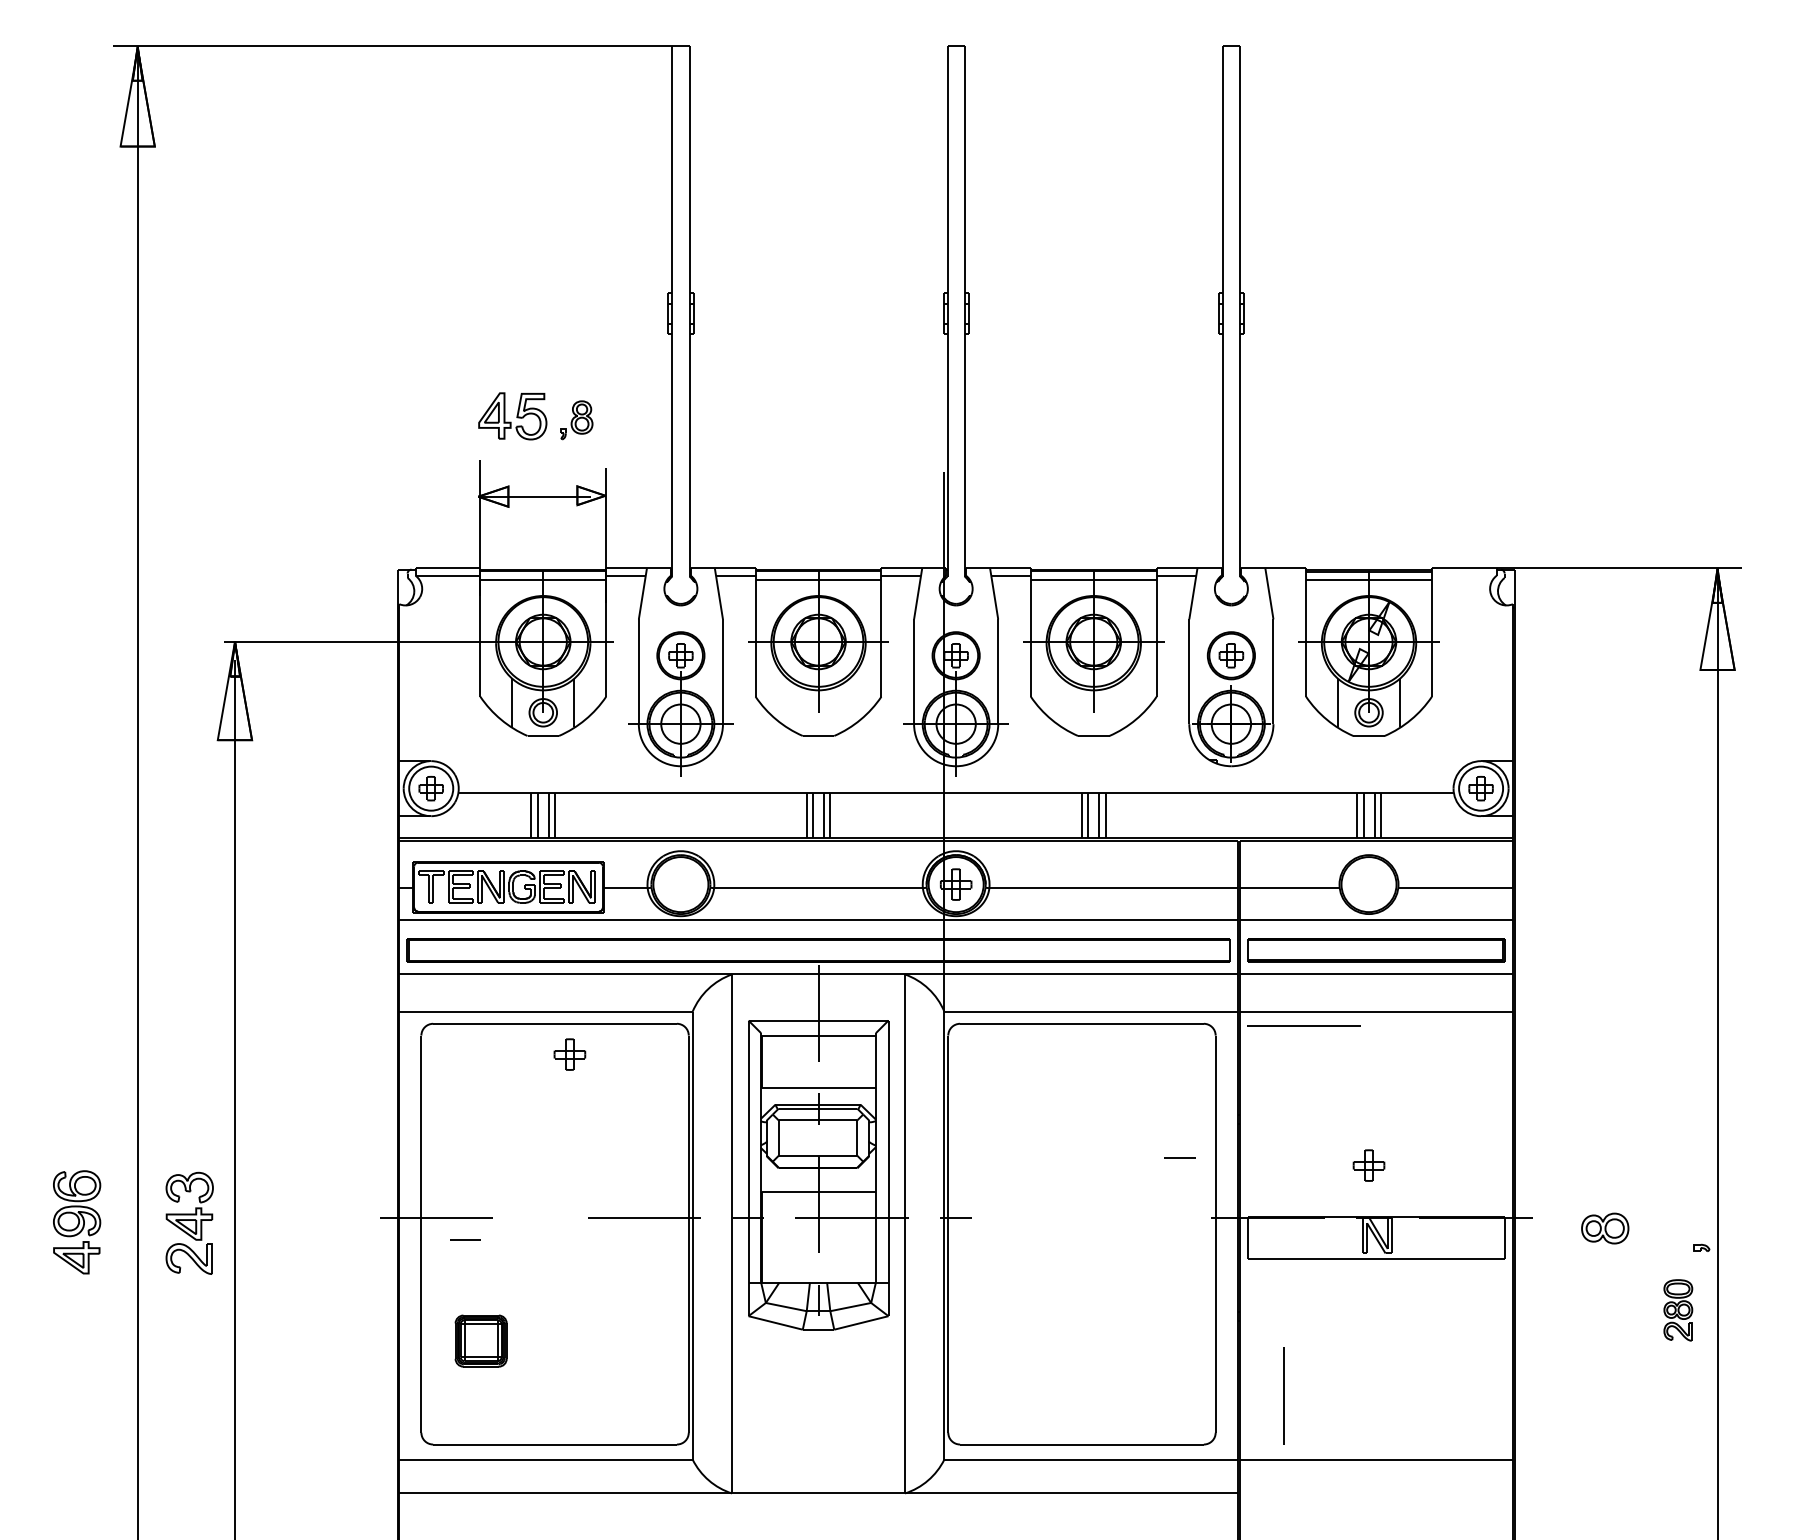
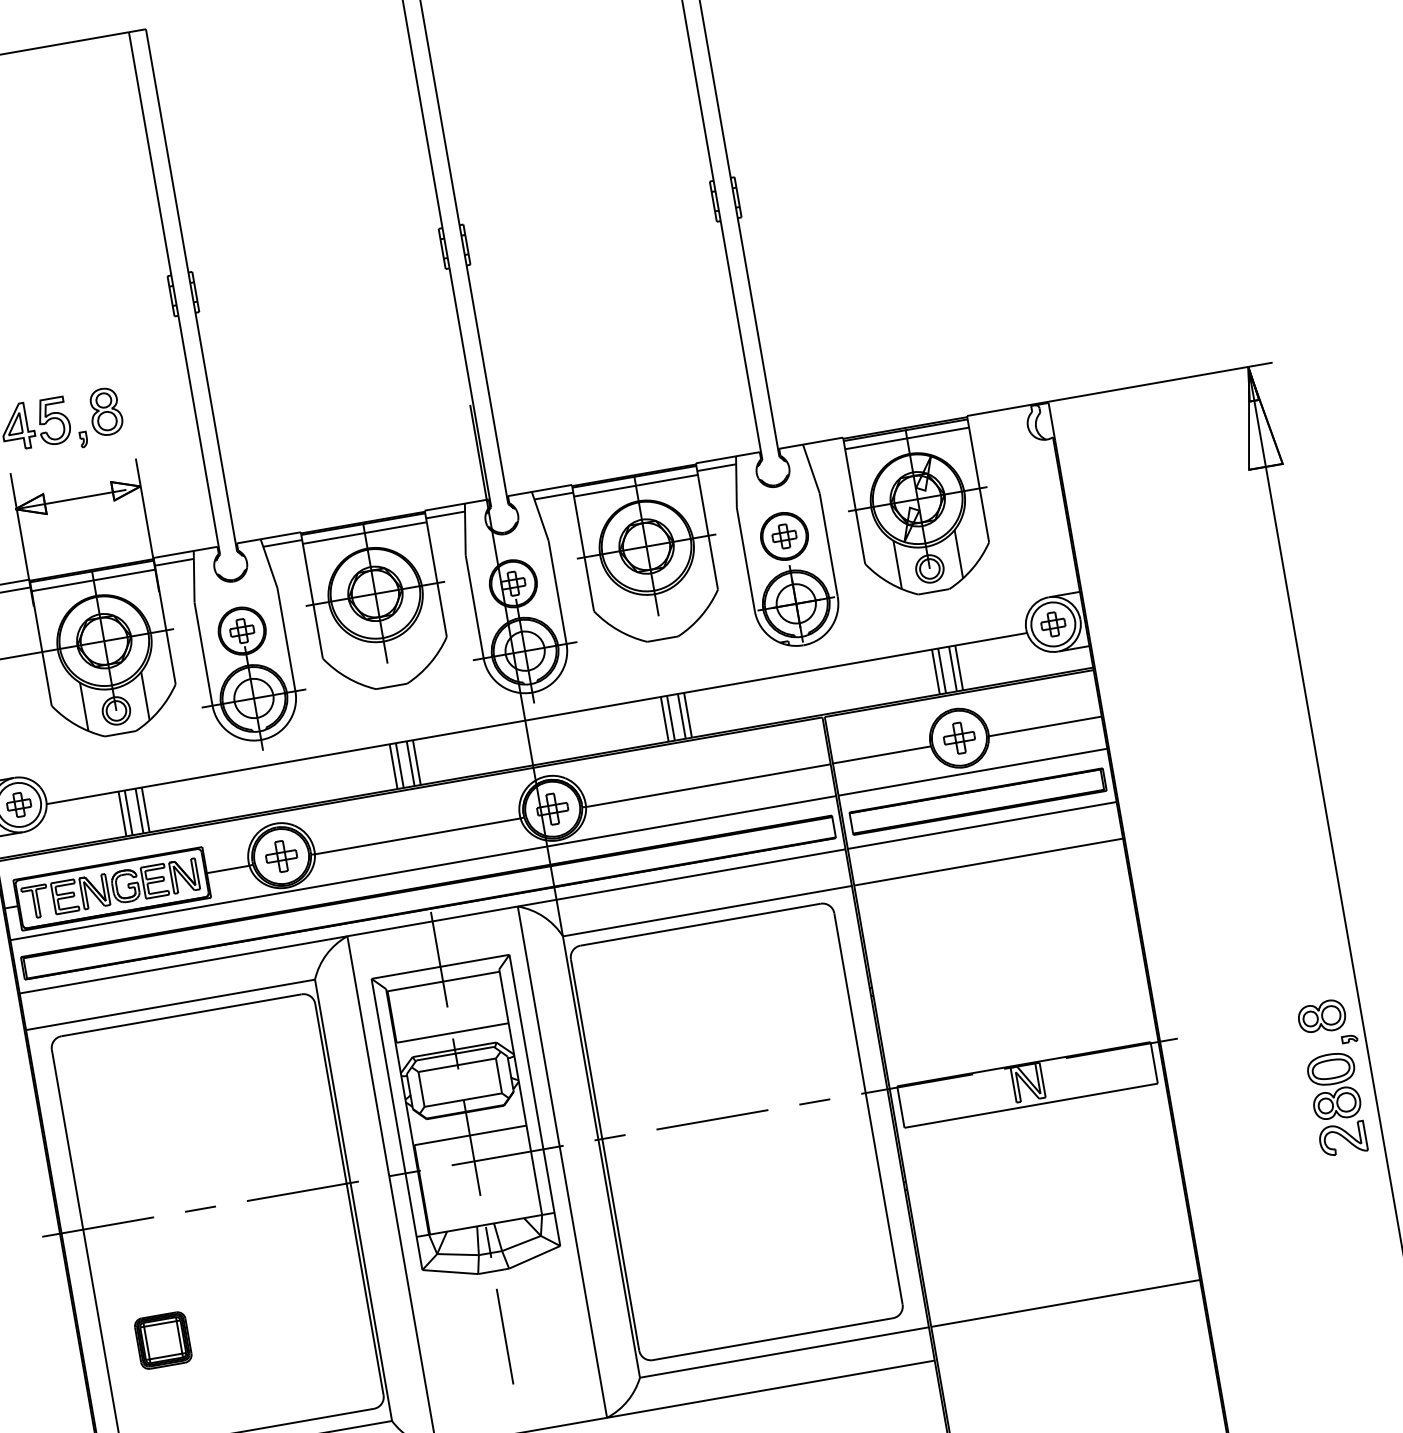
part: (576, 420) -> (98, 417), size x1.43
line: (1303, 1025) -> (711, 1119), moved
part: (569, 1054) -> (281, 856), moved
line: (1179, 1157) -> (814, 1101), moved
part: (1368, 1165) -> (958, 738), moved
part: (1605, 1228) -> (1322, 1016), moved
line: (465, 1239) -> (200, 1208), moved
part: (1678, 1310) -> (1337, 1104), size x1.67
line: (1283, 1395) -> (504, 1336), moved

